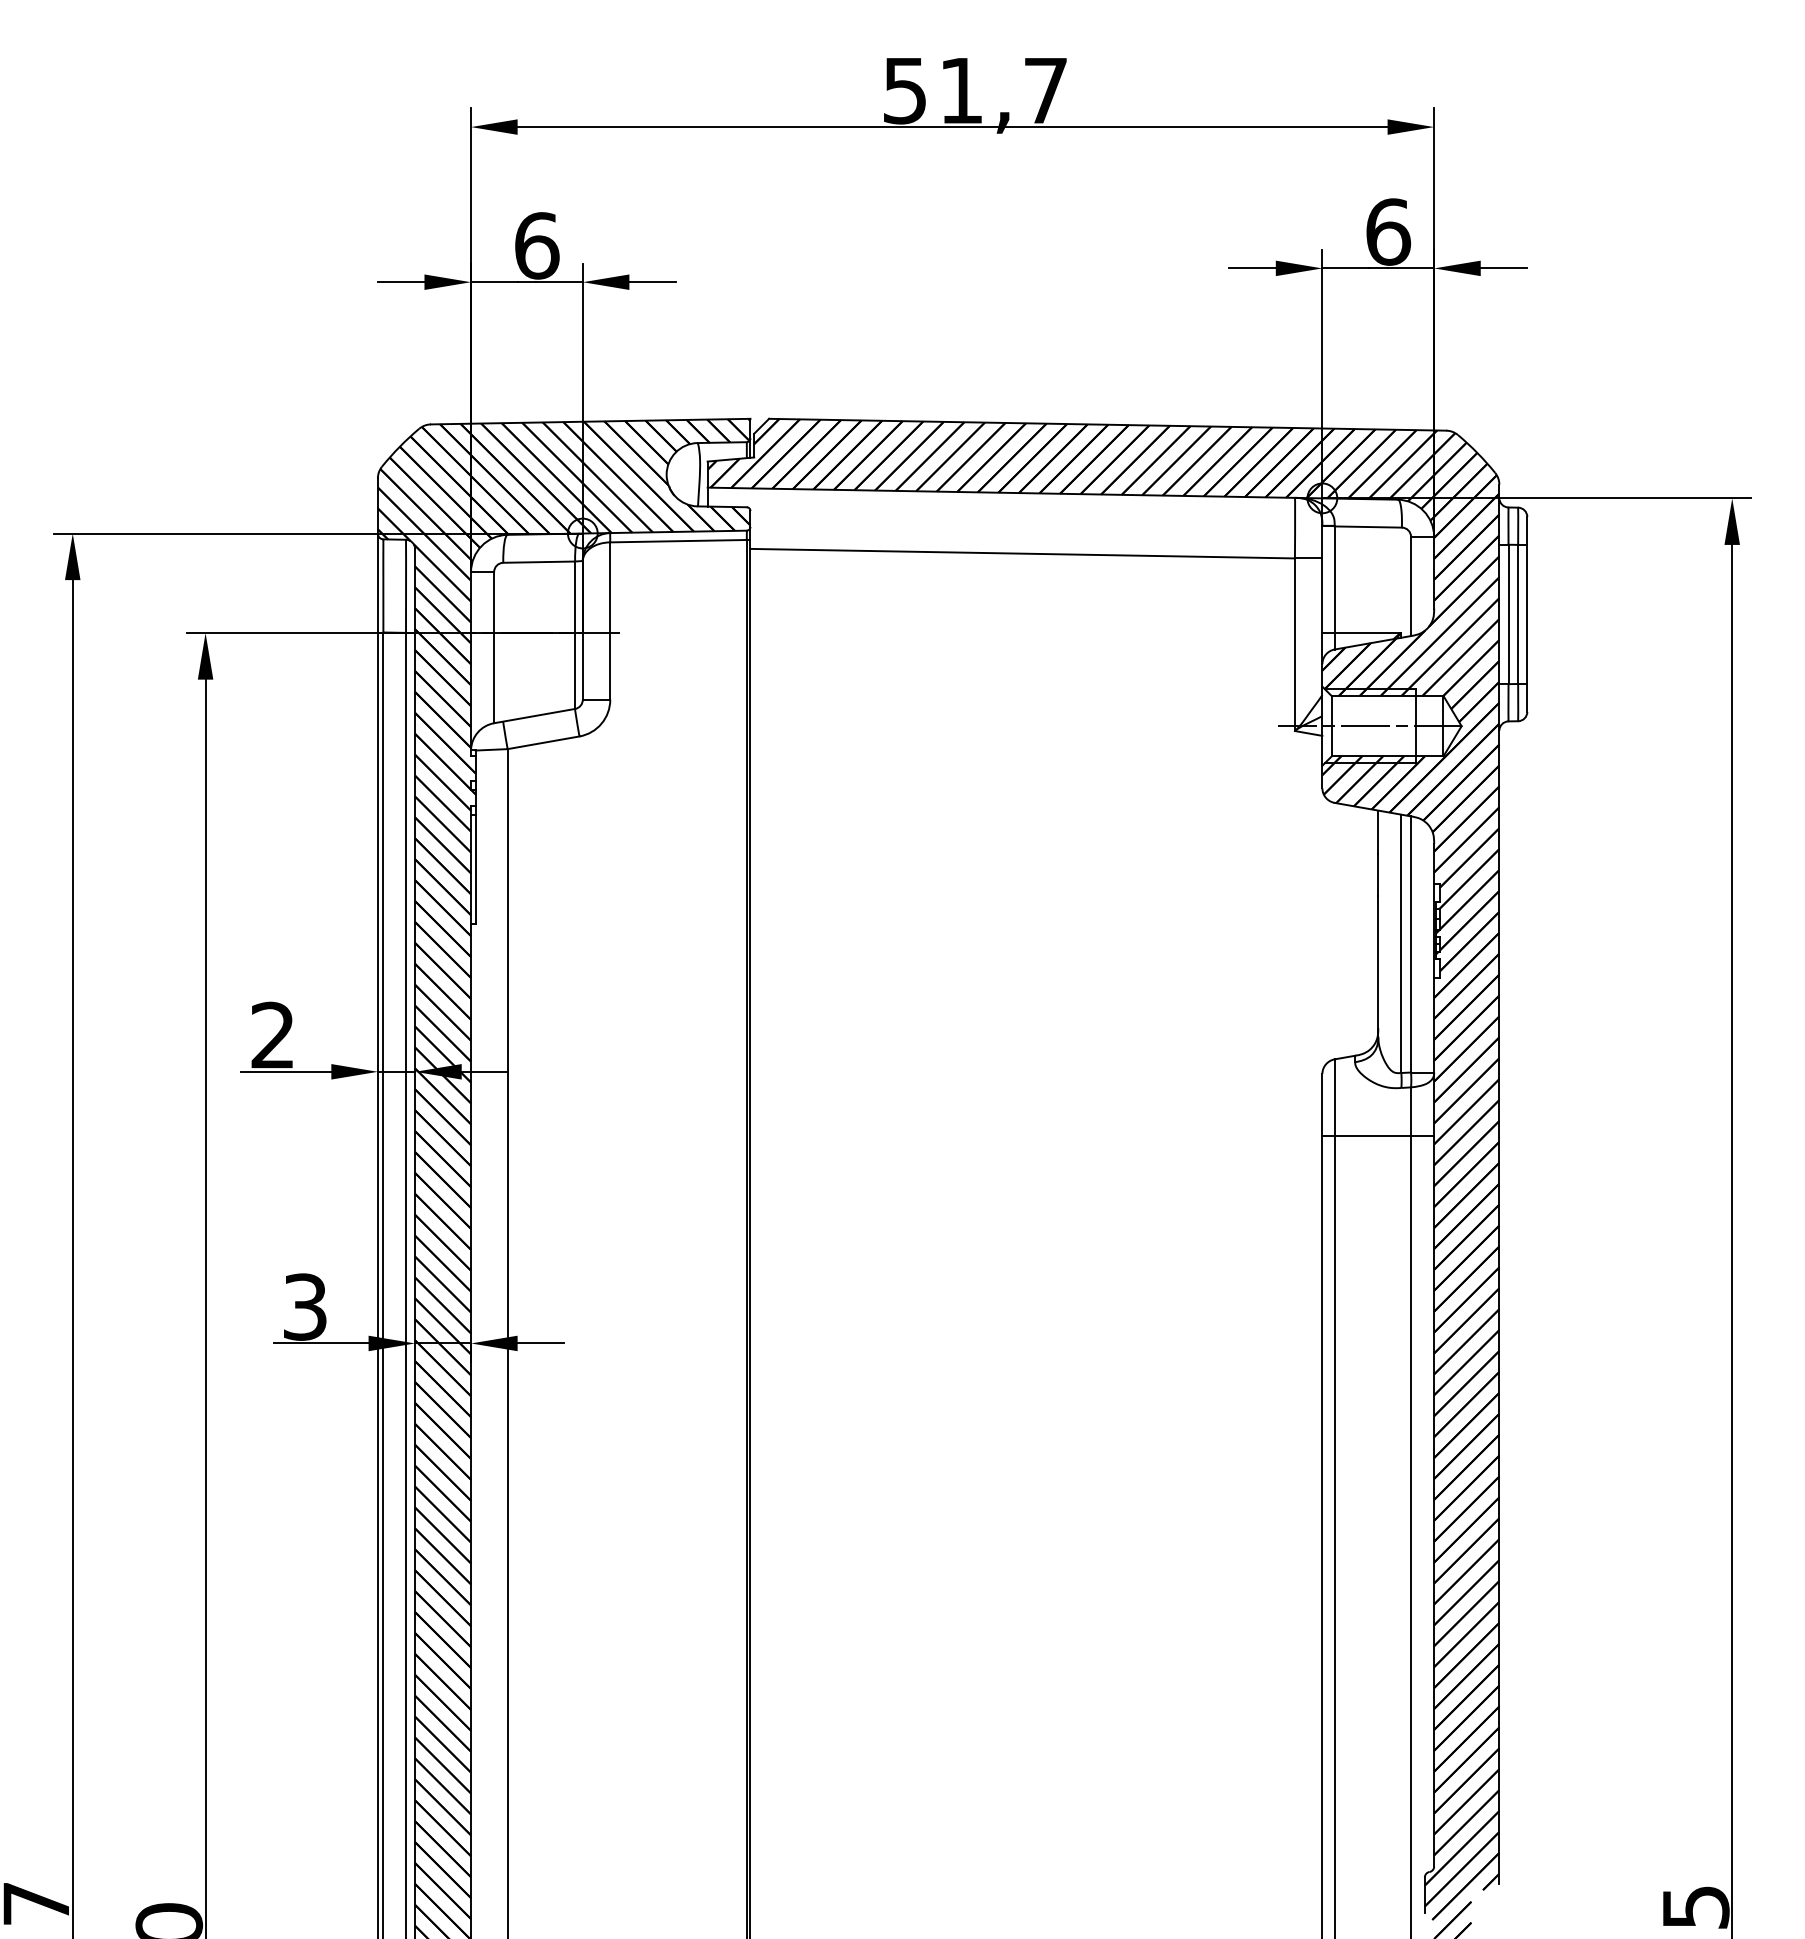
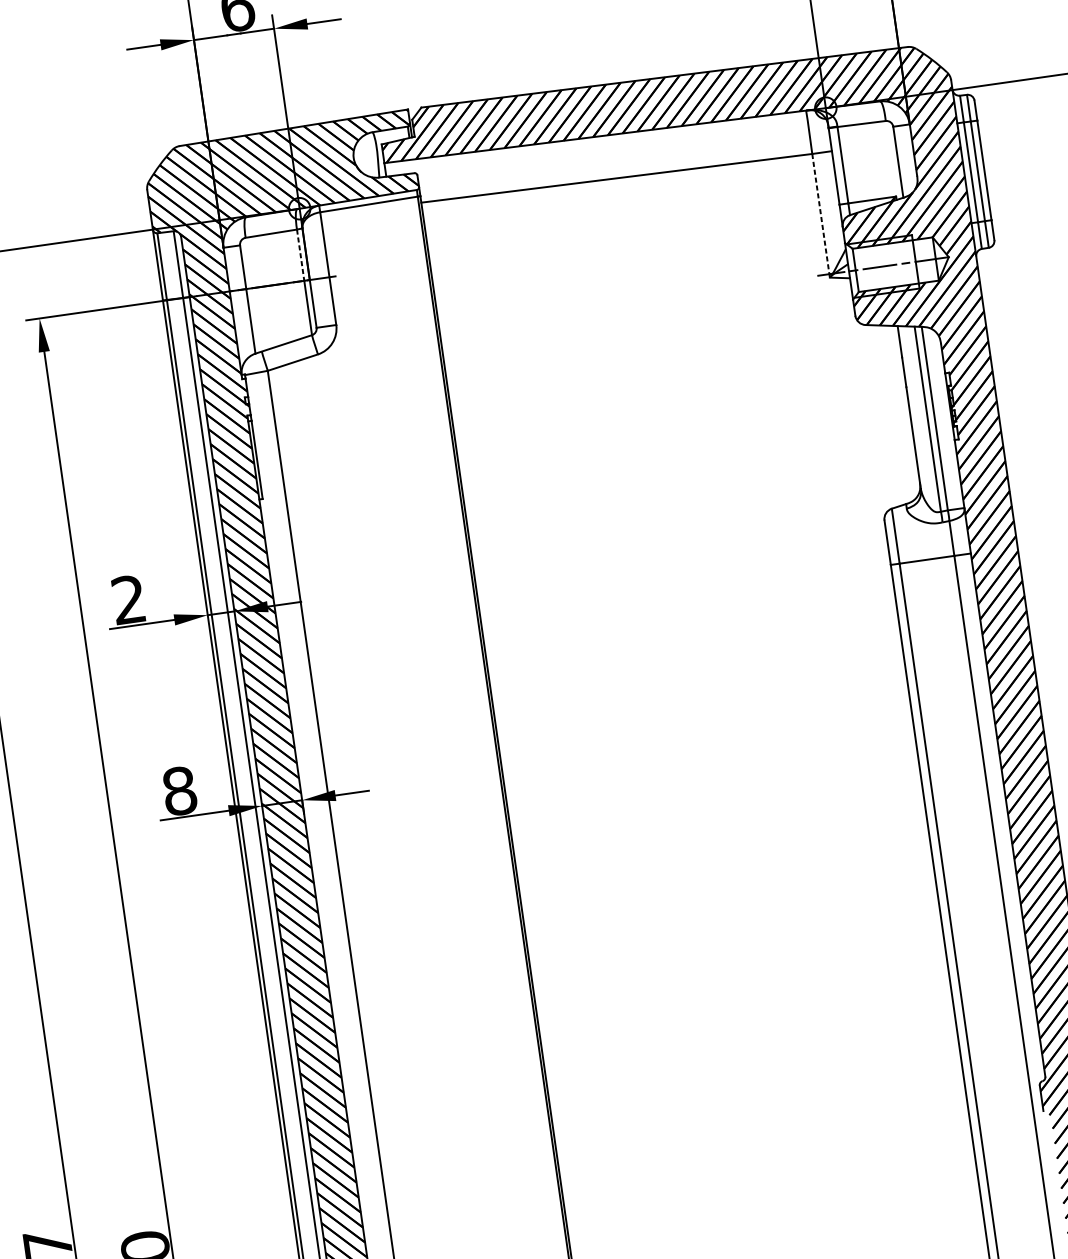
line: (575, 597) -> (300, 255), solid -> dashed
line: (1294, 645) -> (820, 216), solid -> dashed
text: (305, 1306) -> (179, 790), 3 -> 8

